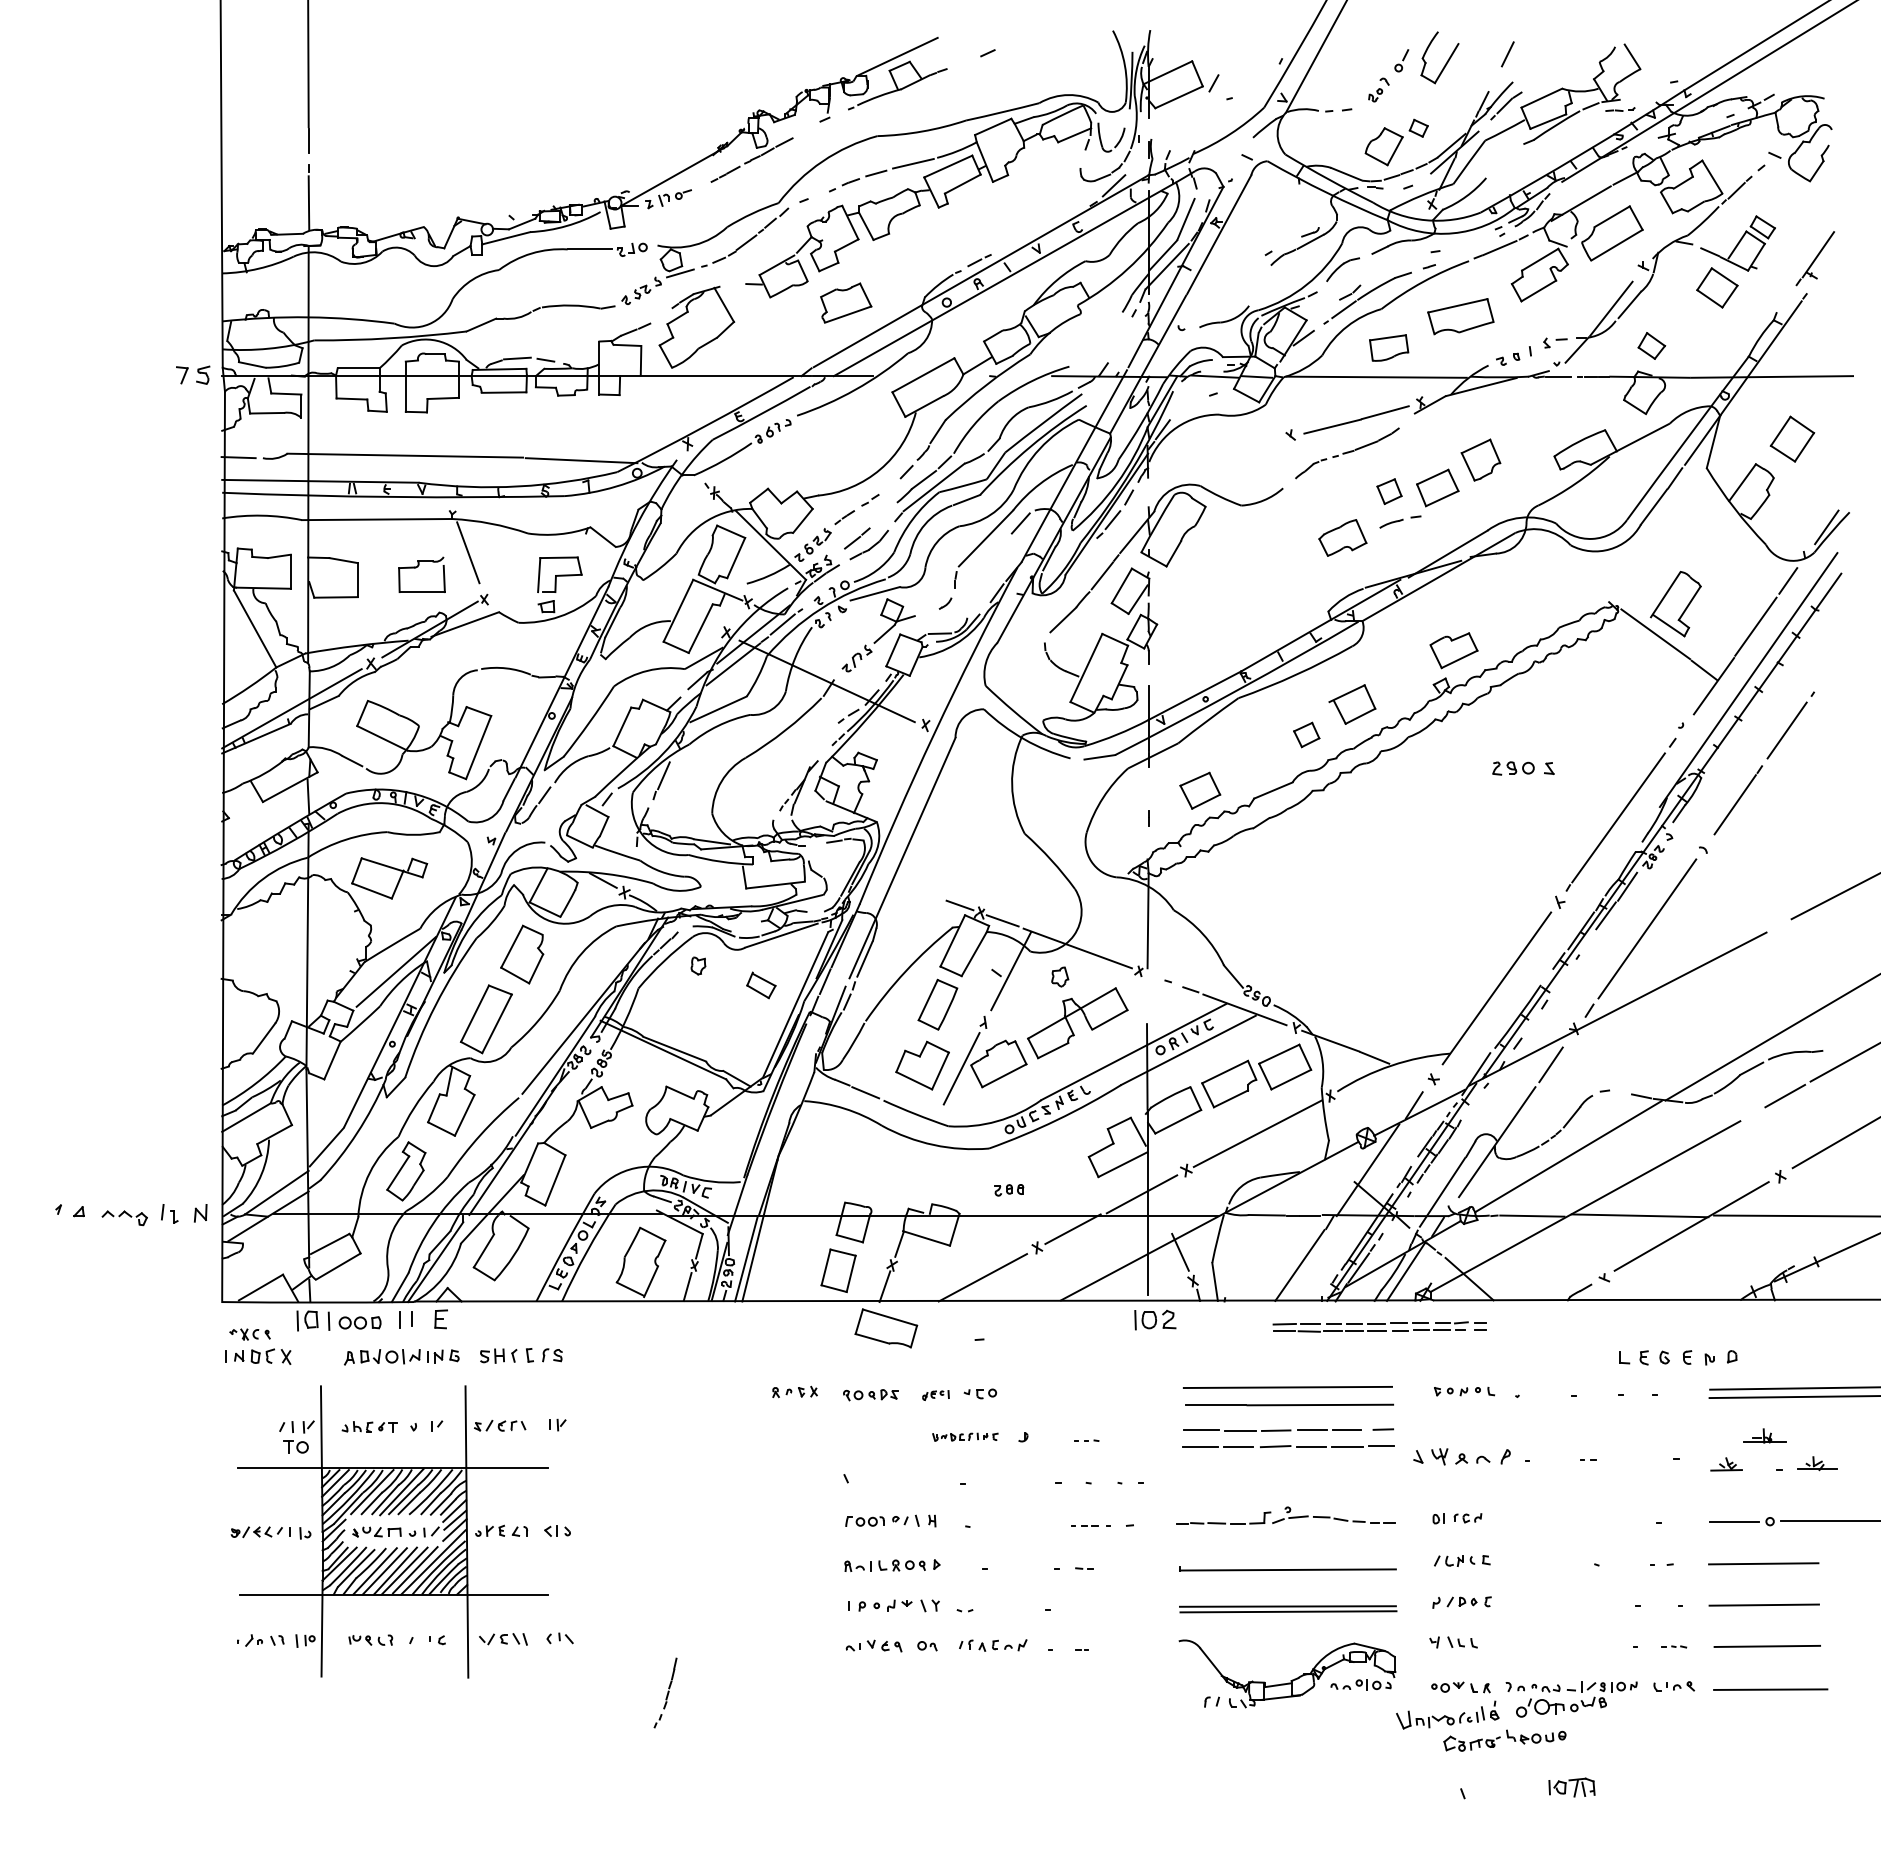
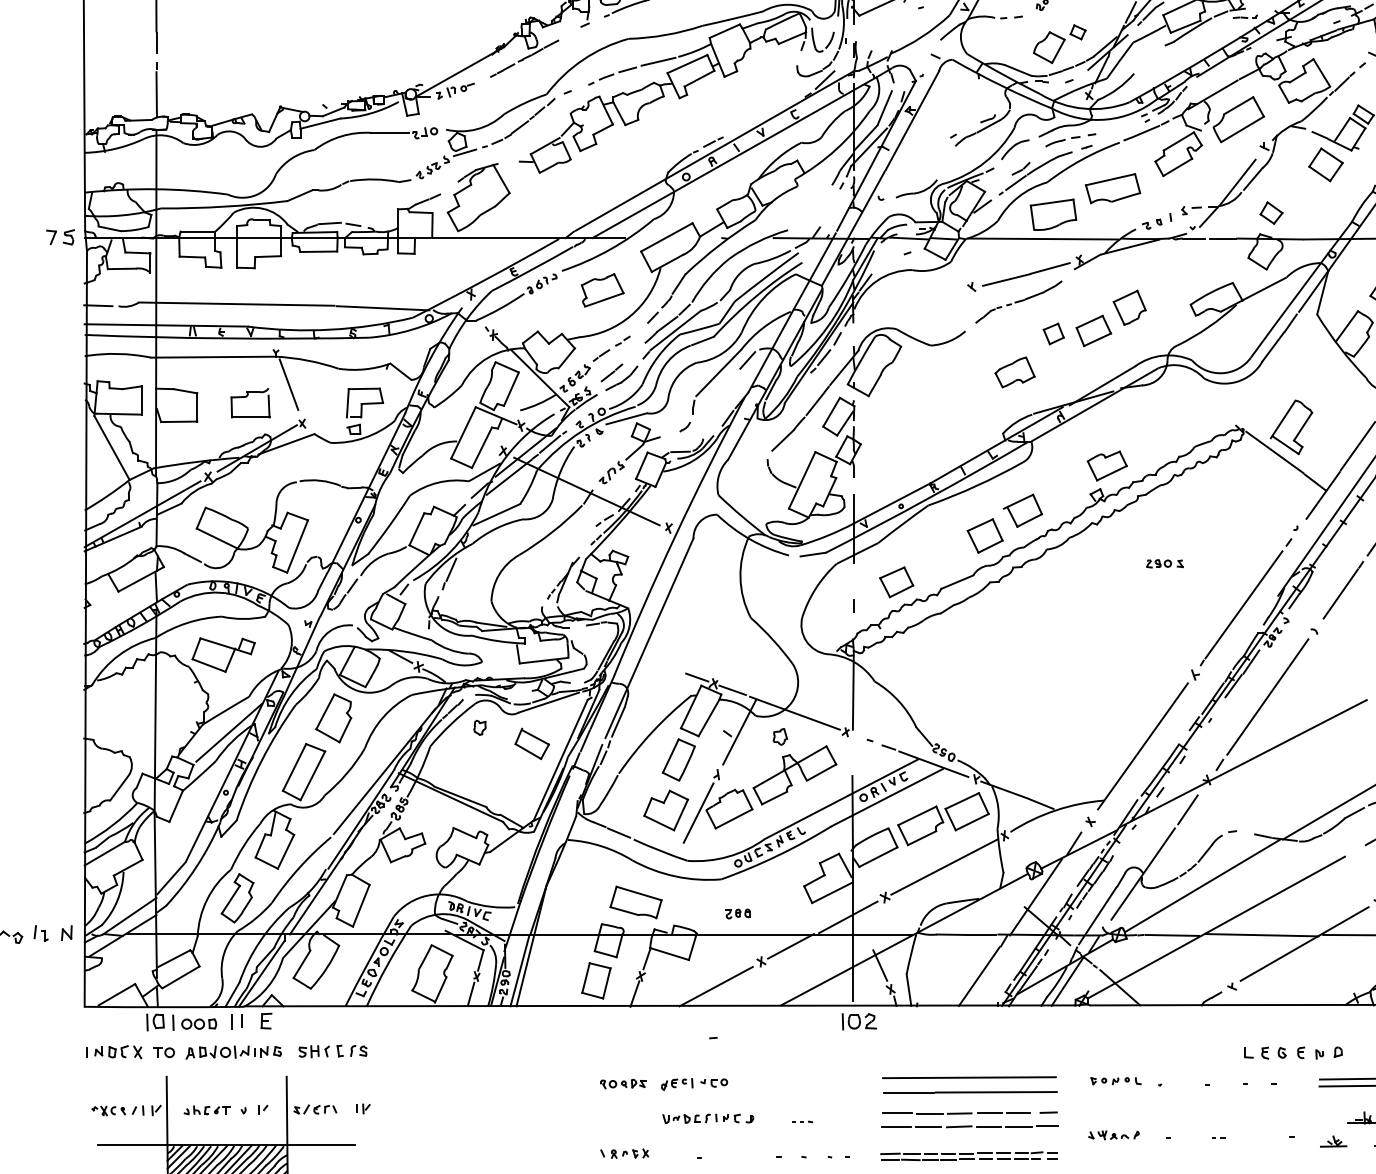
part: (846, 302) -> (602, 289), moved
part: (1388, 347) -> (1052, 214), size x1.43
part: (1400, 521) -> (1062, 141), moved
part: (1306, 734) -> (984, 535), size x1.67
part: (1523, 768) -> (1165, 563), size x0.71
part: (761, 985) -> (532, 743), size x1.43
part: (1379, 1326) -> (969, 1155), moved
part: (886, 1328) -> (636, 902), moved
part: (249, 1334) -> (108, 1110), moved
part: (794, 1391) -> (629, 1153), moved
part: (935, 1395) -> (676, 1084), size x1.43
part: (965, 1437) -> (701, 1119), size x1.43
part: (295, 1446) -> (163, 1052), moved
part: (1461, 1456) -> (1113, 1135), size x0.62

